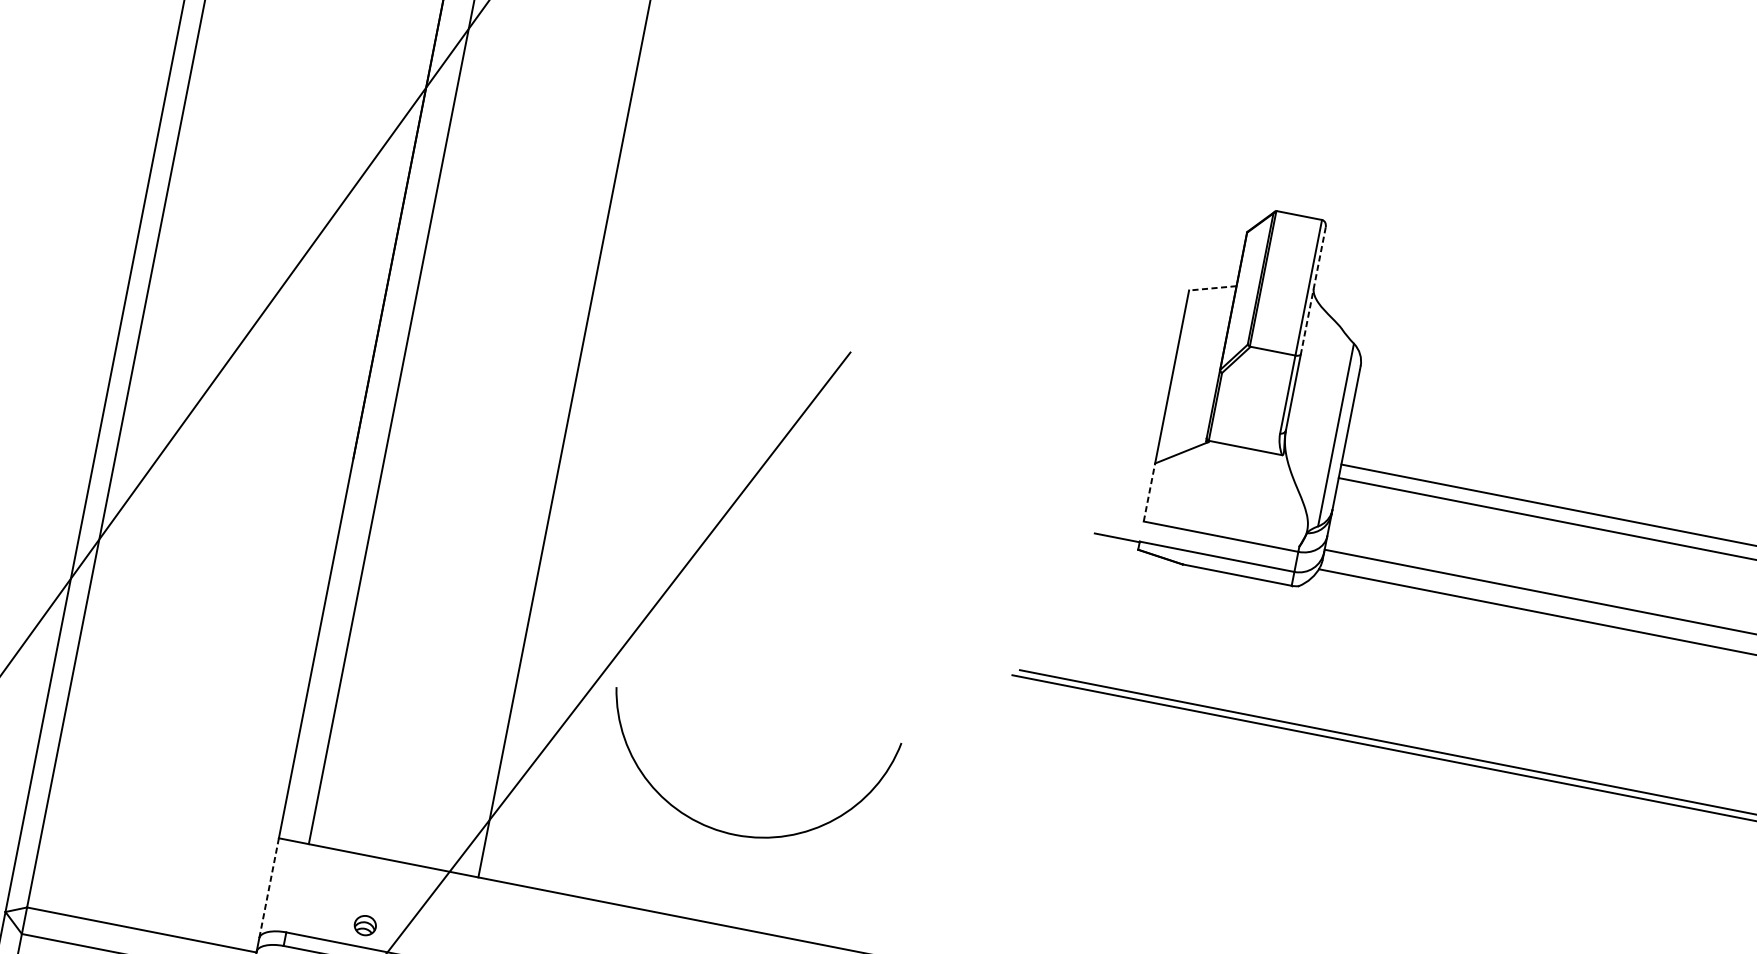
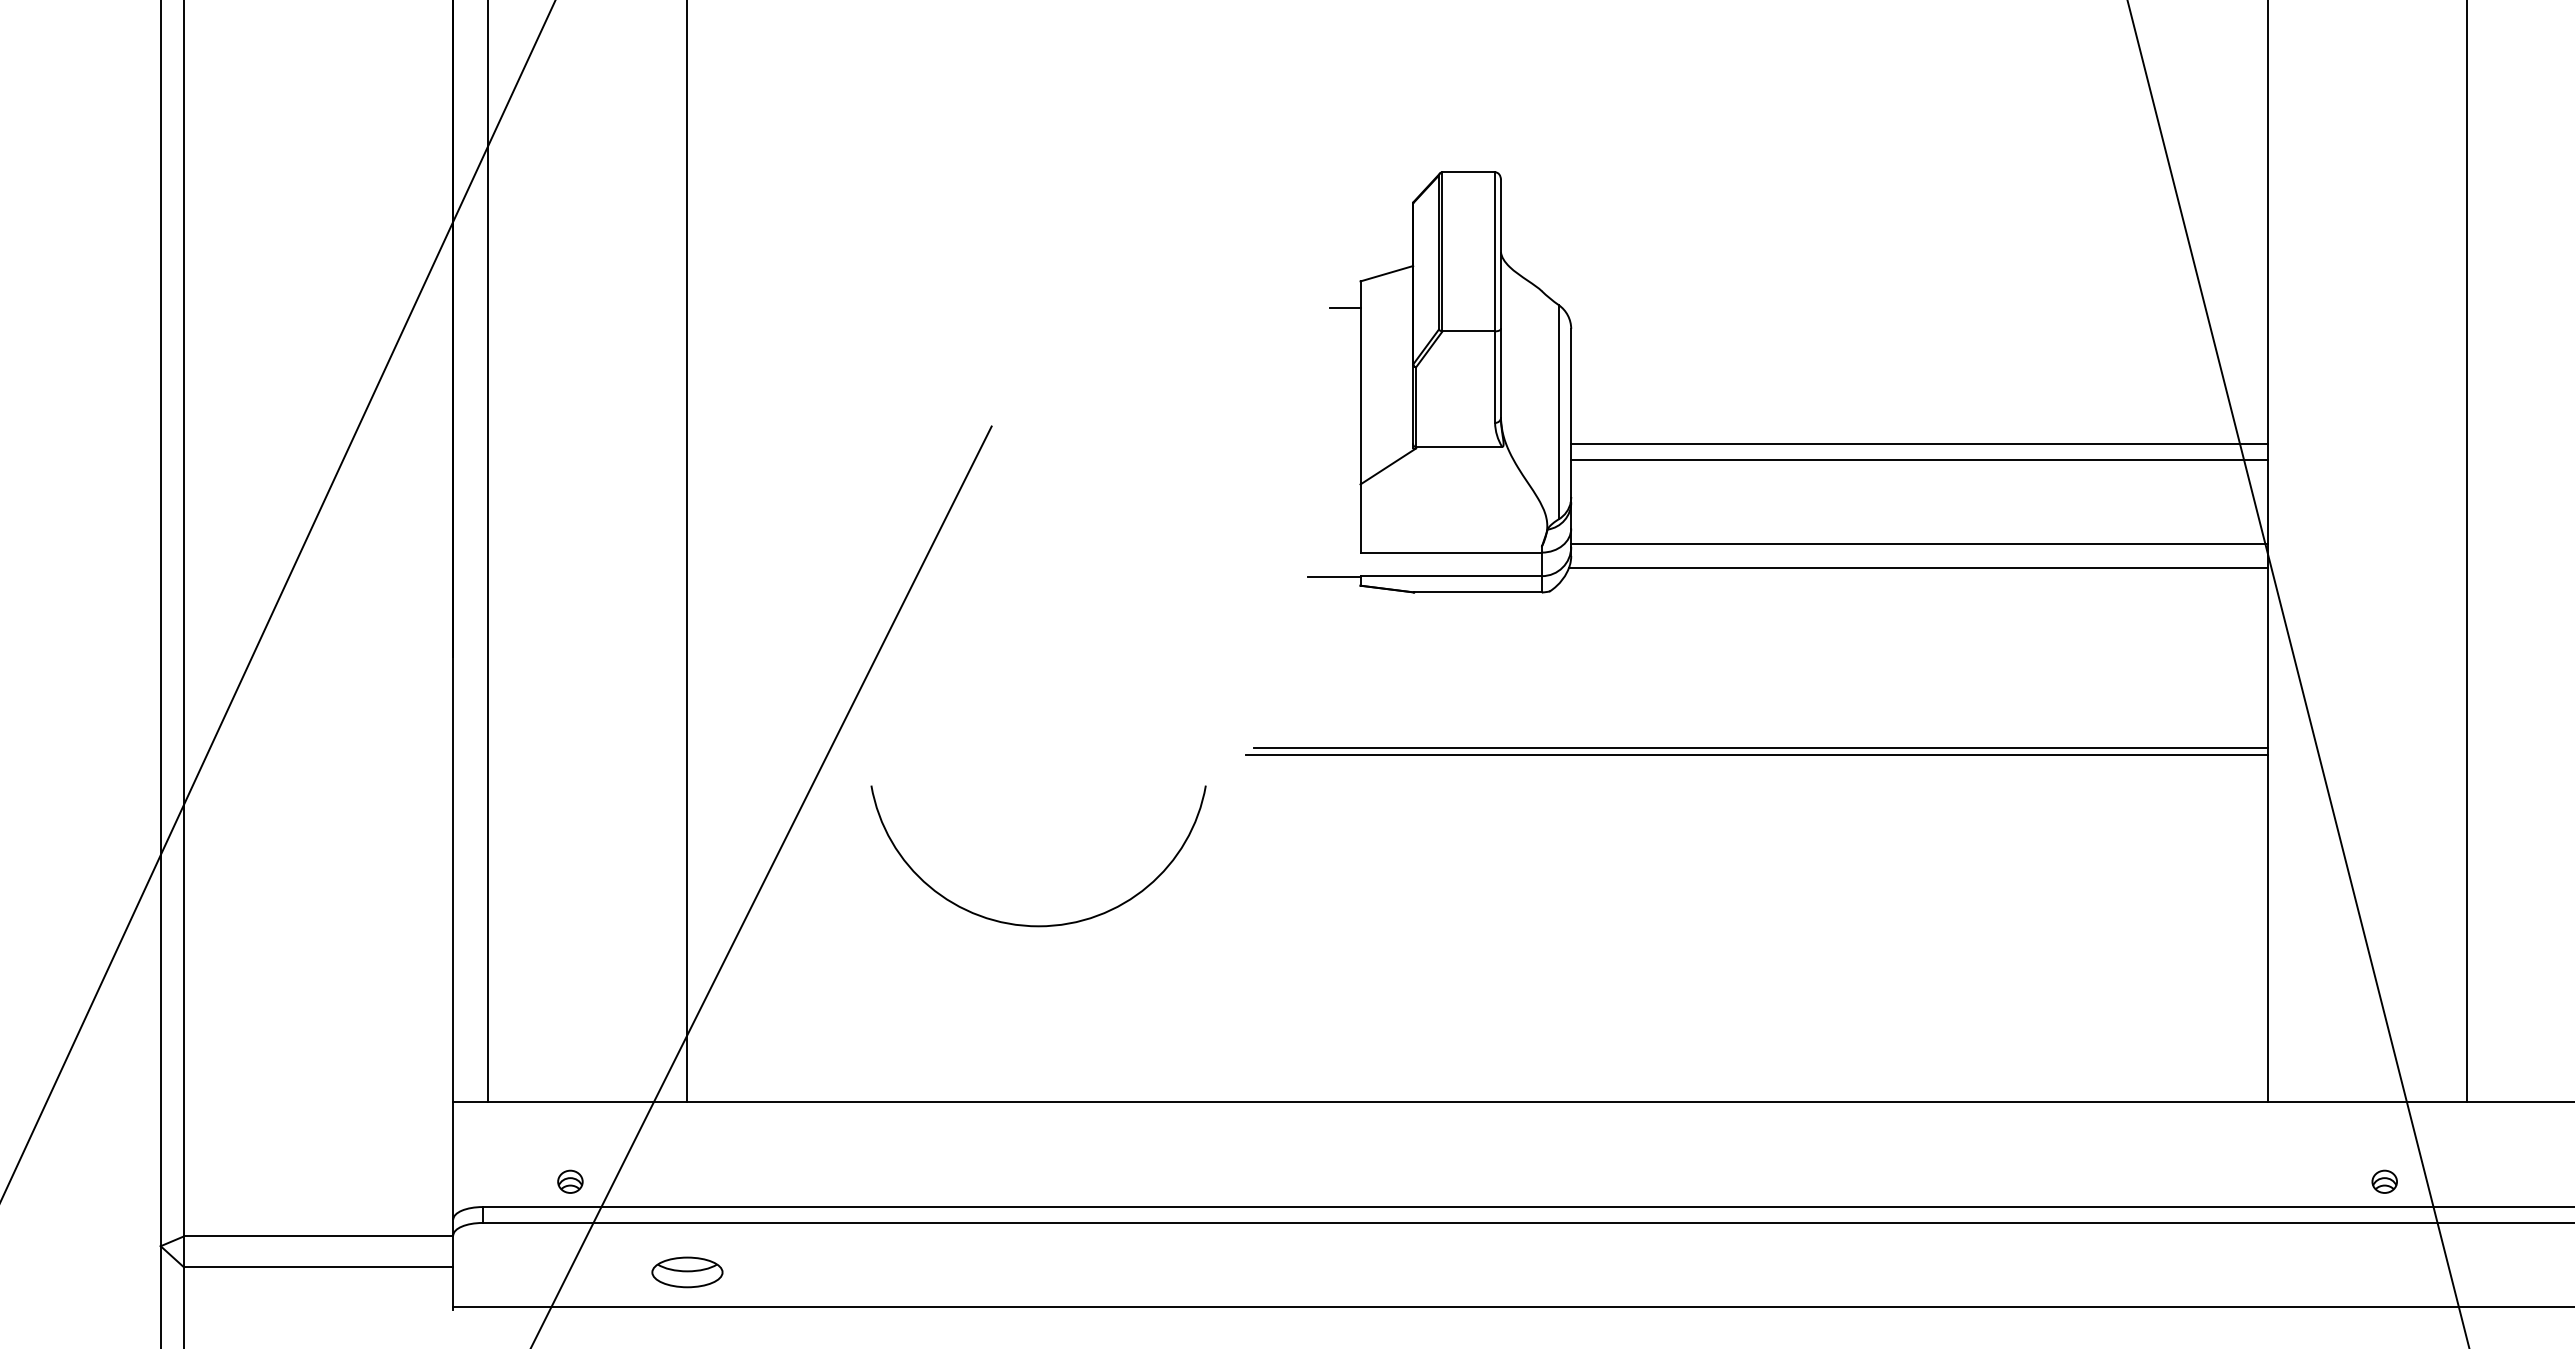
line: (1212, 288) -> (1386, 273), dashed -> solid
line: (1312, 290) -> (1500, 254), dashed -> solid
line: (1171, 310) -> (1344, 307), added
line: (1149, 492) -> (1360, 518), dashed -> solid
arc: (735, 834) -> (1038, 925), moved
line: (269, 887) -> (453, 1160), dashed -> solid

